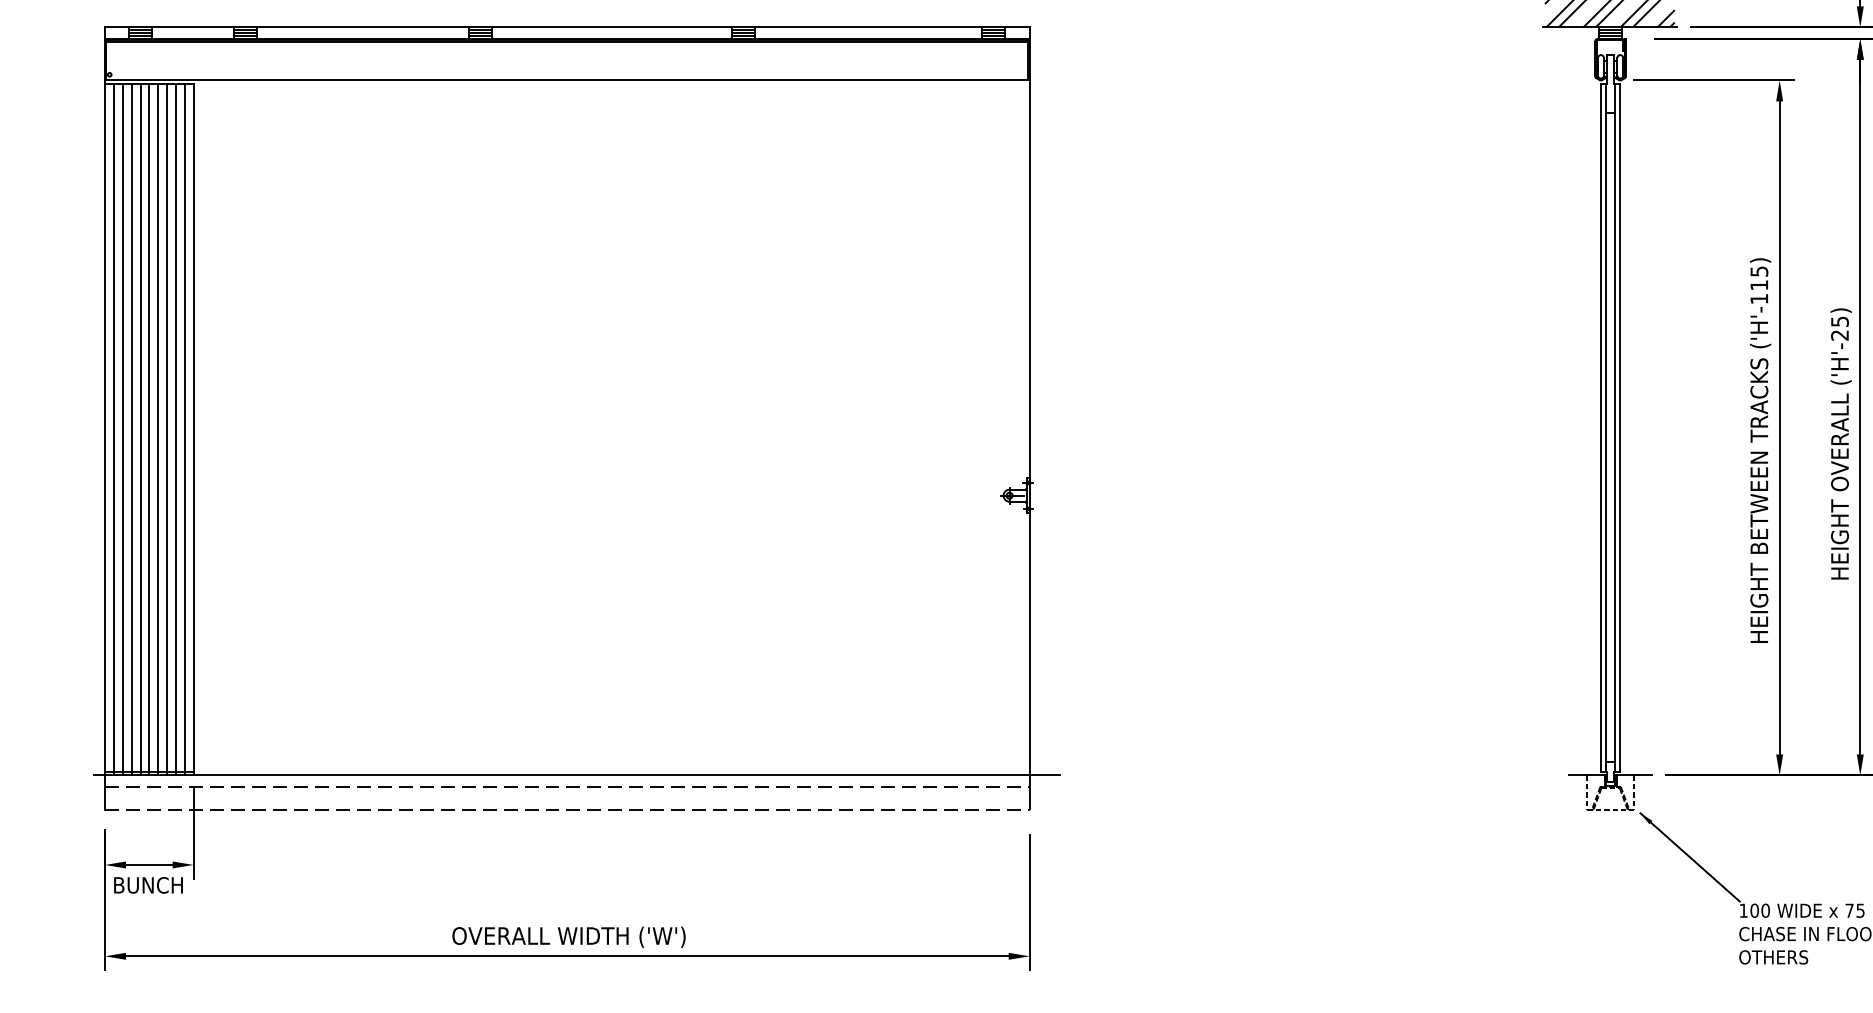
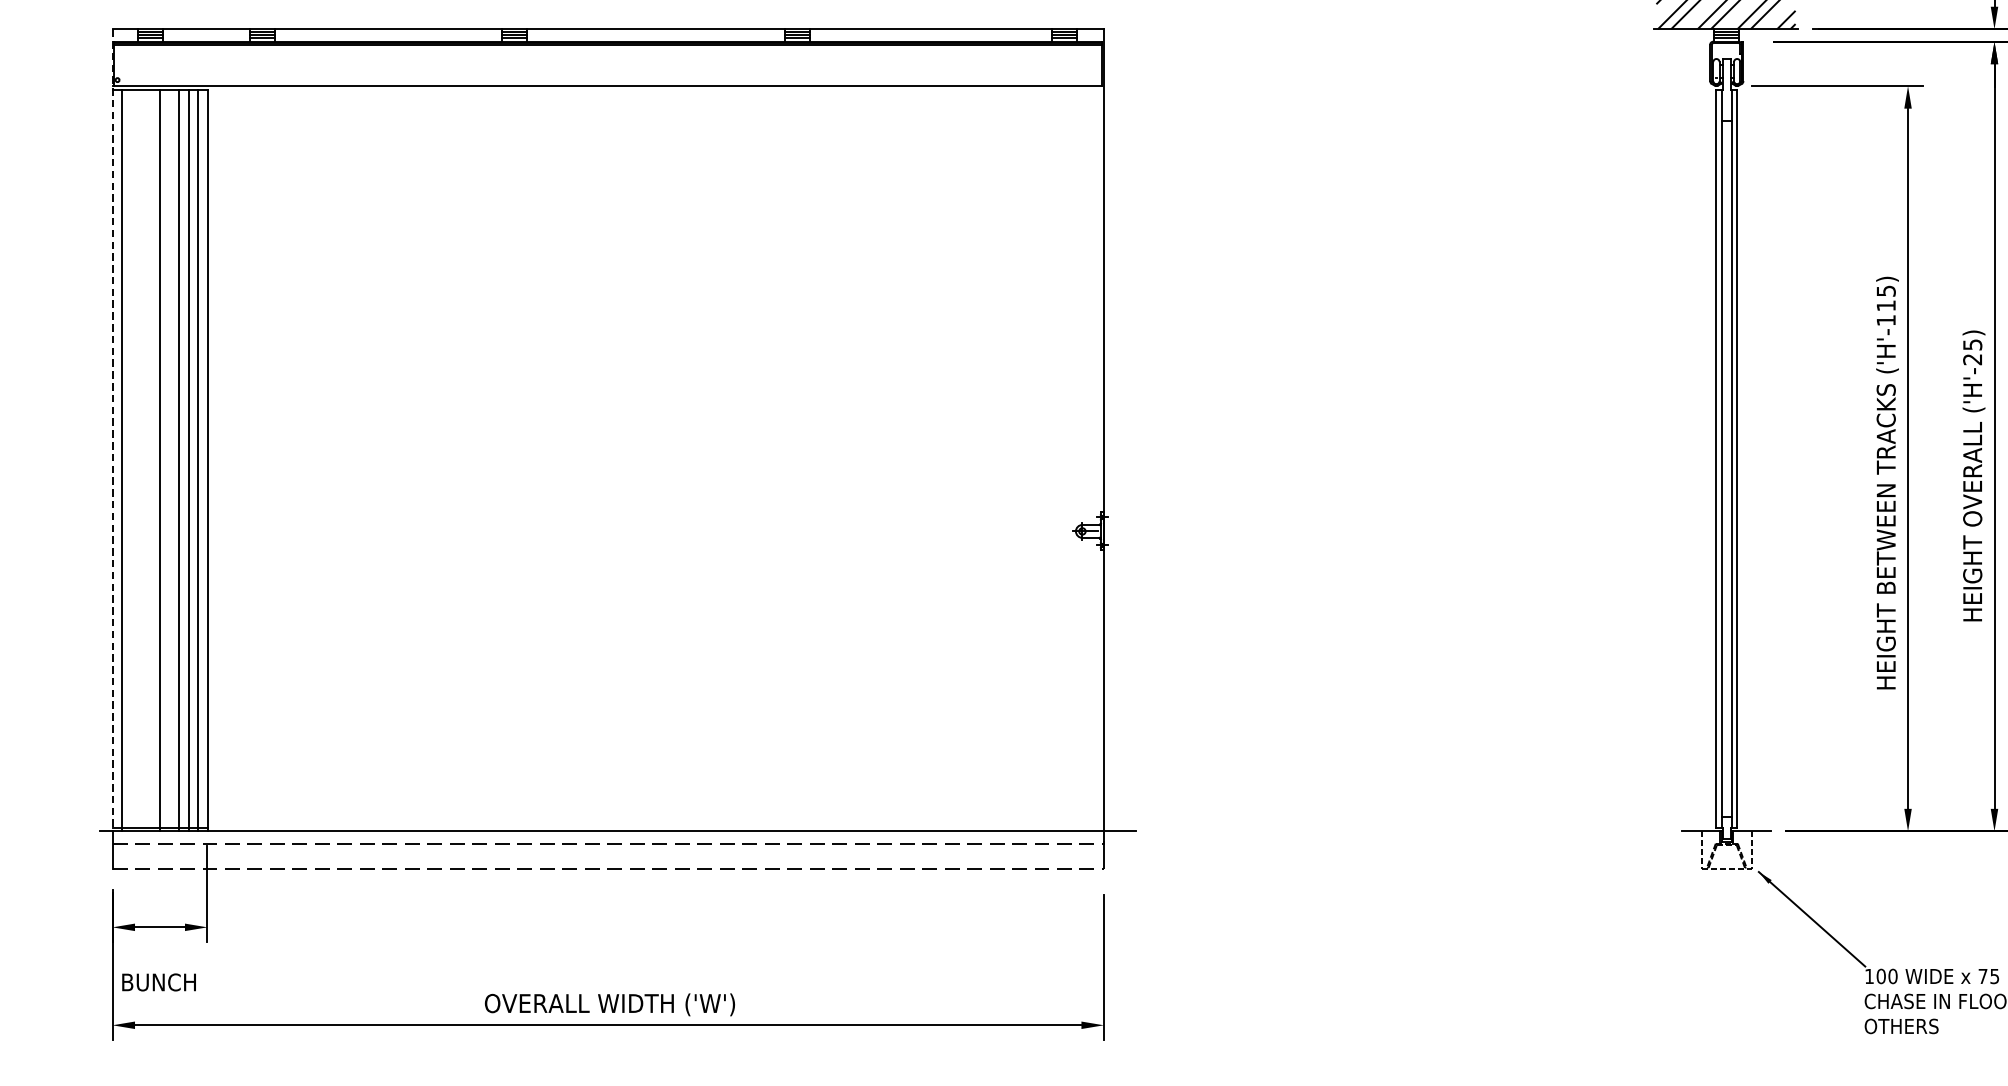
line: (105, 401) -> (113, 430), solid -> dashed
line: (122, 429) -> (131, 460), removed
line: (131, 429) -> (140, 460), removed
line: (140, 429) -> (150, 460), removed
line: (158, 429) -> (169, 460), removed
text: (148, 885) -> (159, 982), moved

